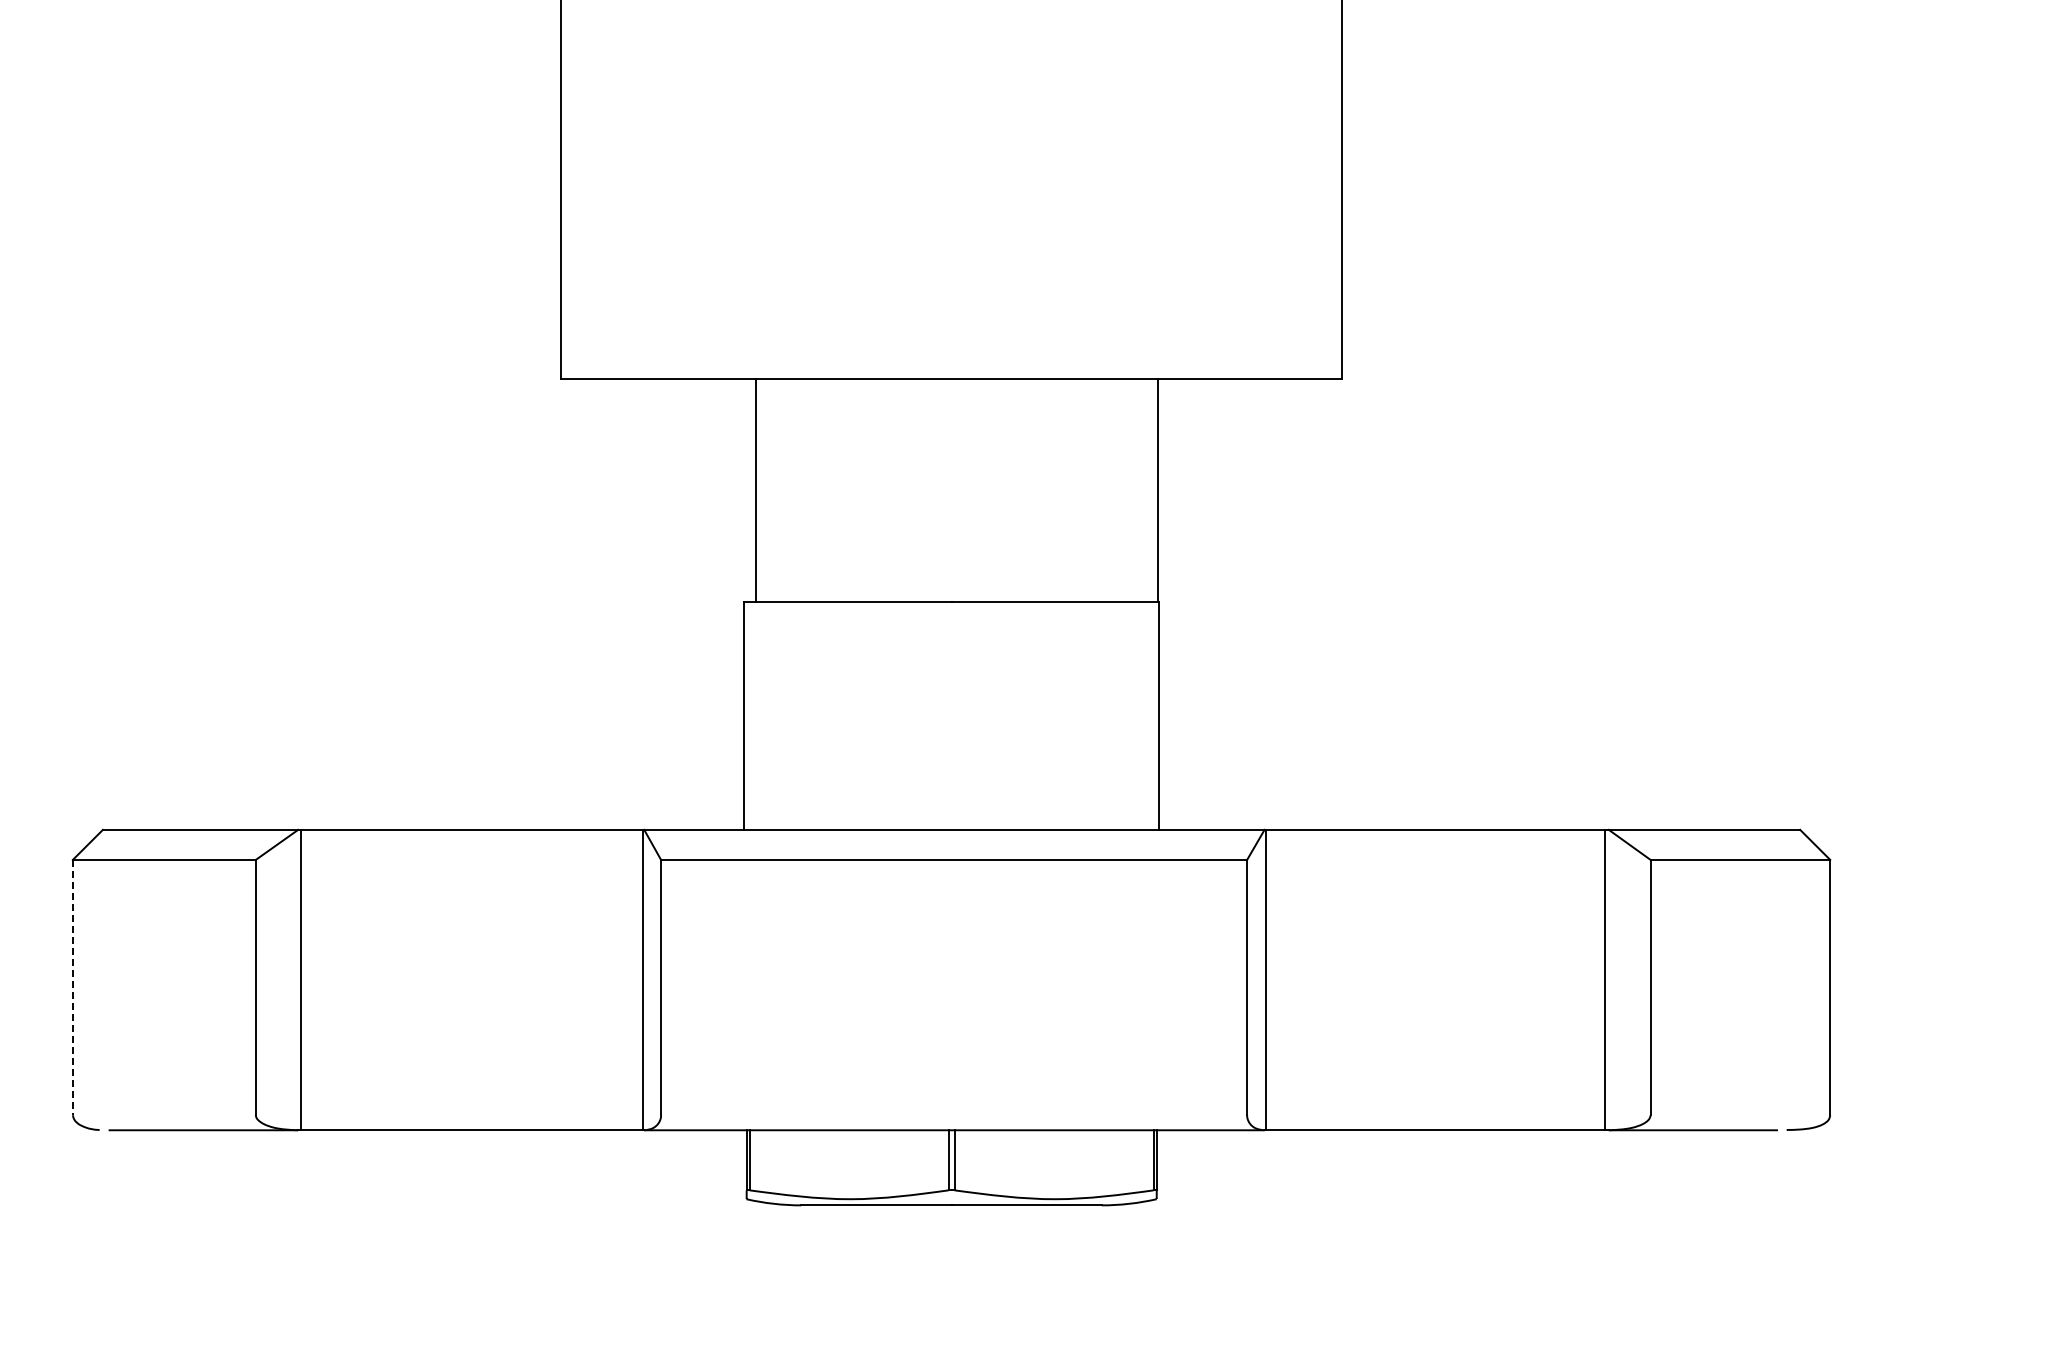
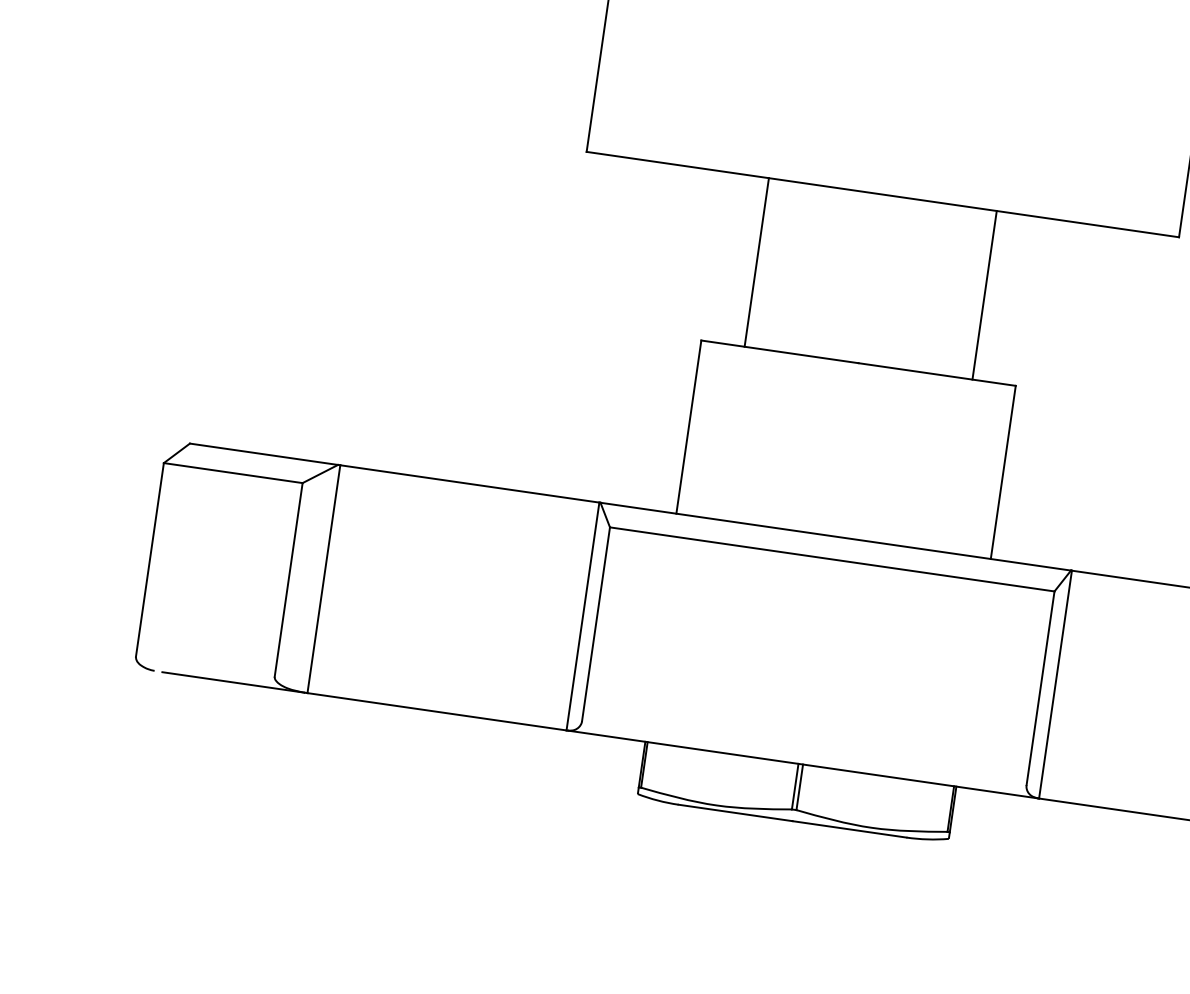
line: (756, 490) -> (756, 262), moved
line: (1157, 490) -> (984, 295), moved
line: (72, 987) -> (149, 559), dashed -> solid

